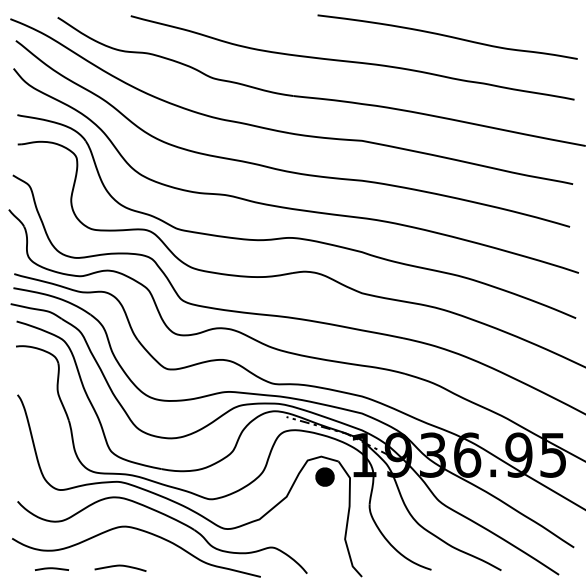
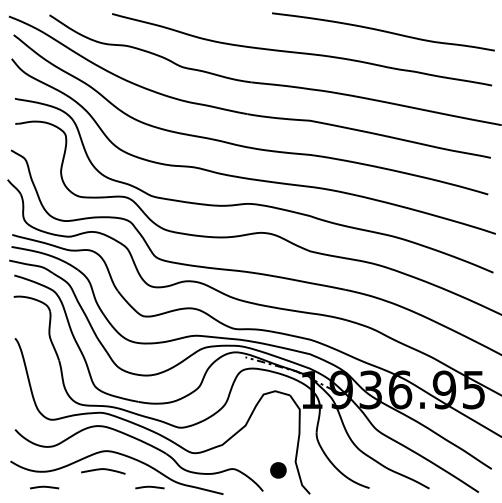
part: (324, 476) -> (277, 469), moved
curve: (120, 566) -> (103, 469), moved
line: (174, 568) -> (149, 487), added

